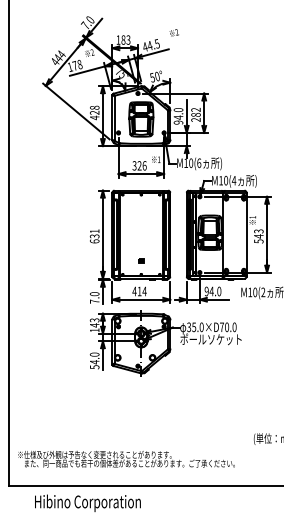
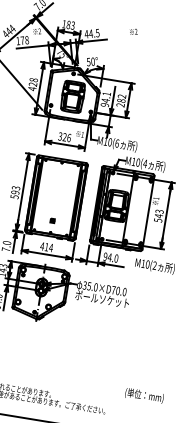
text: (173, 32) -> (133, 31), moved
text: (178, 109) -> (106, 93), 94.0 -> 94.1
text: (94, 236) -> (15, 192), 631 -> 593

